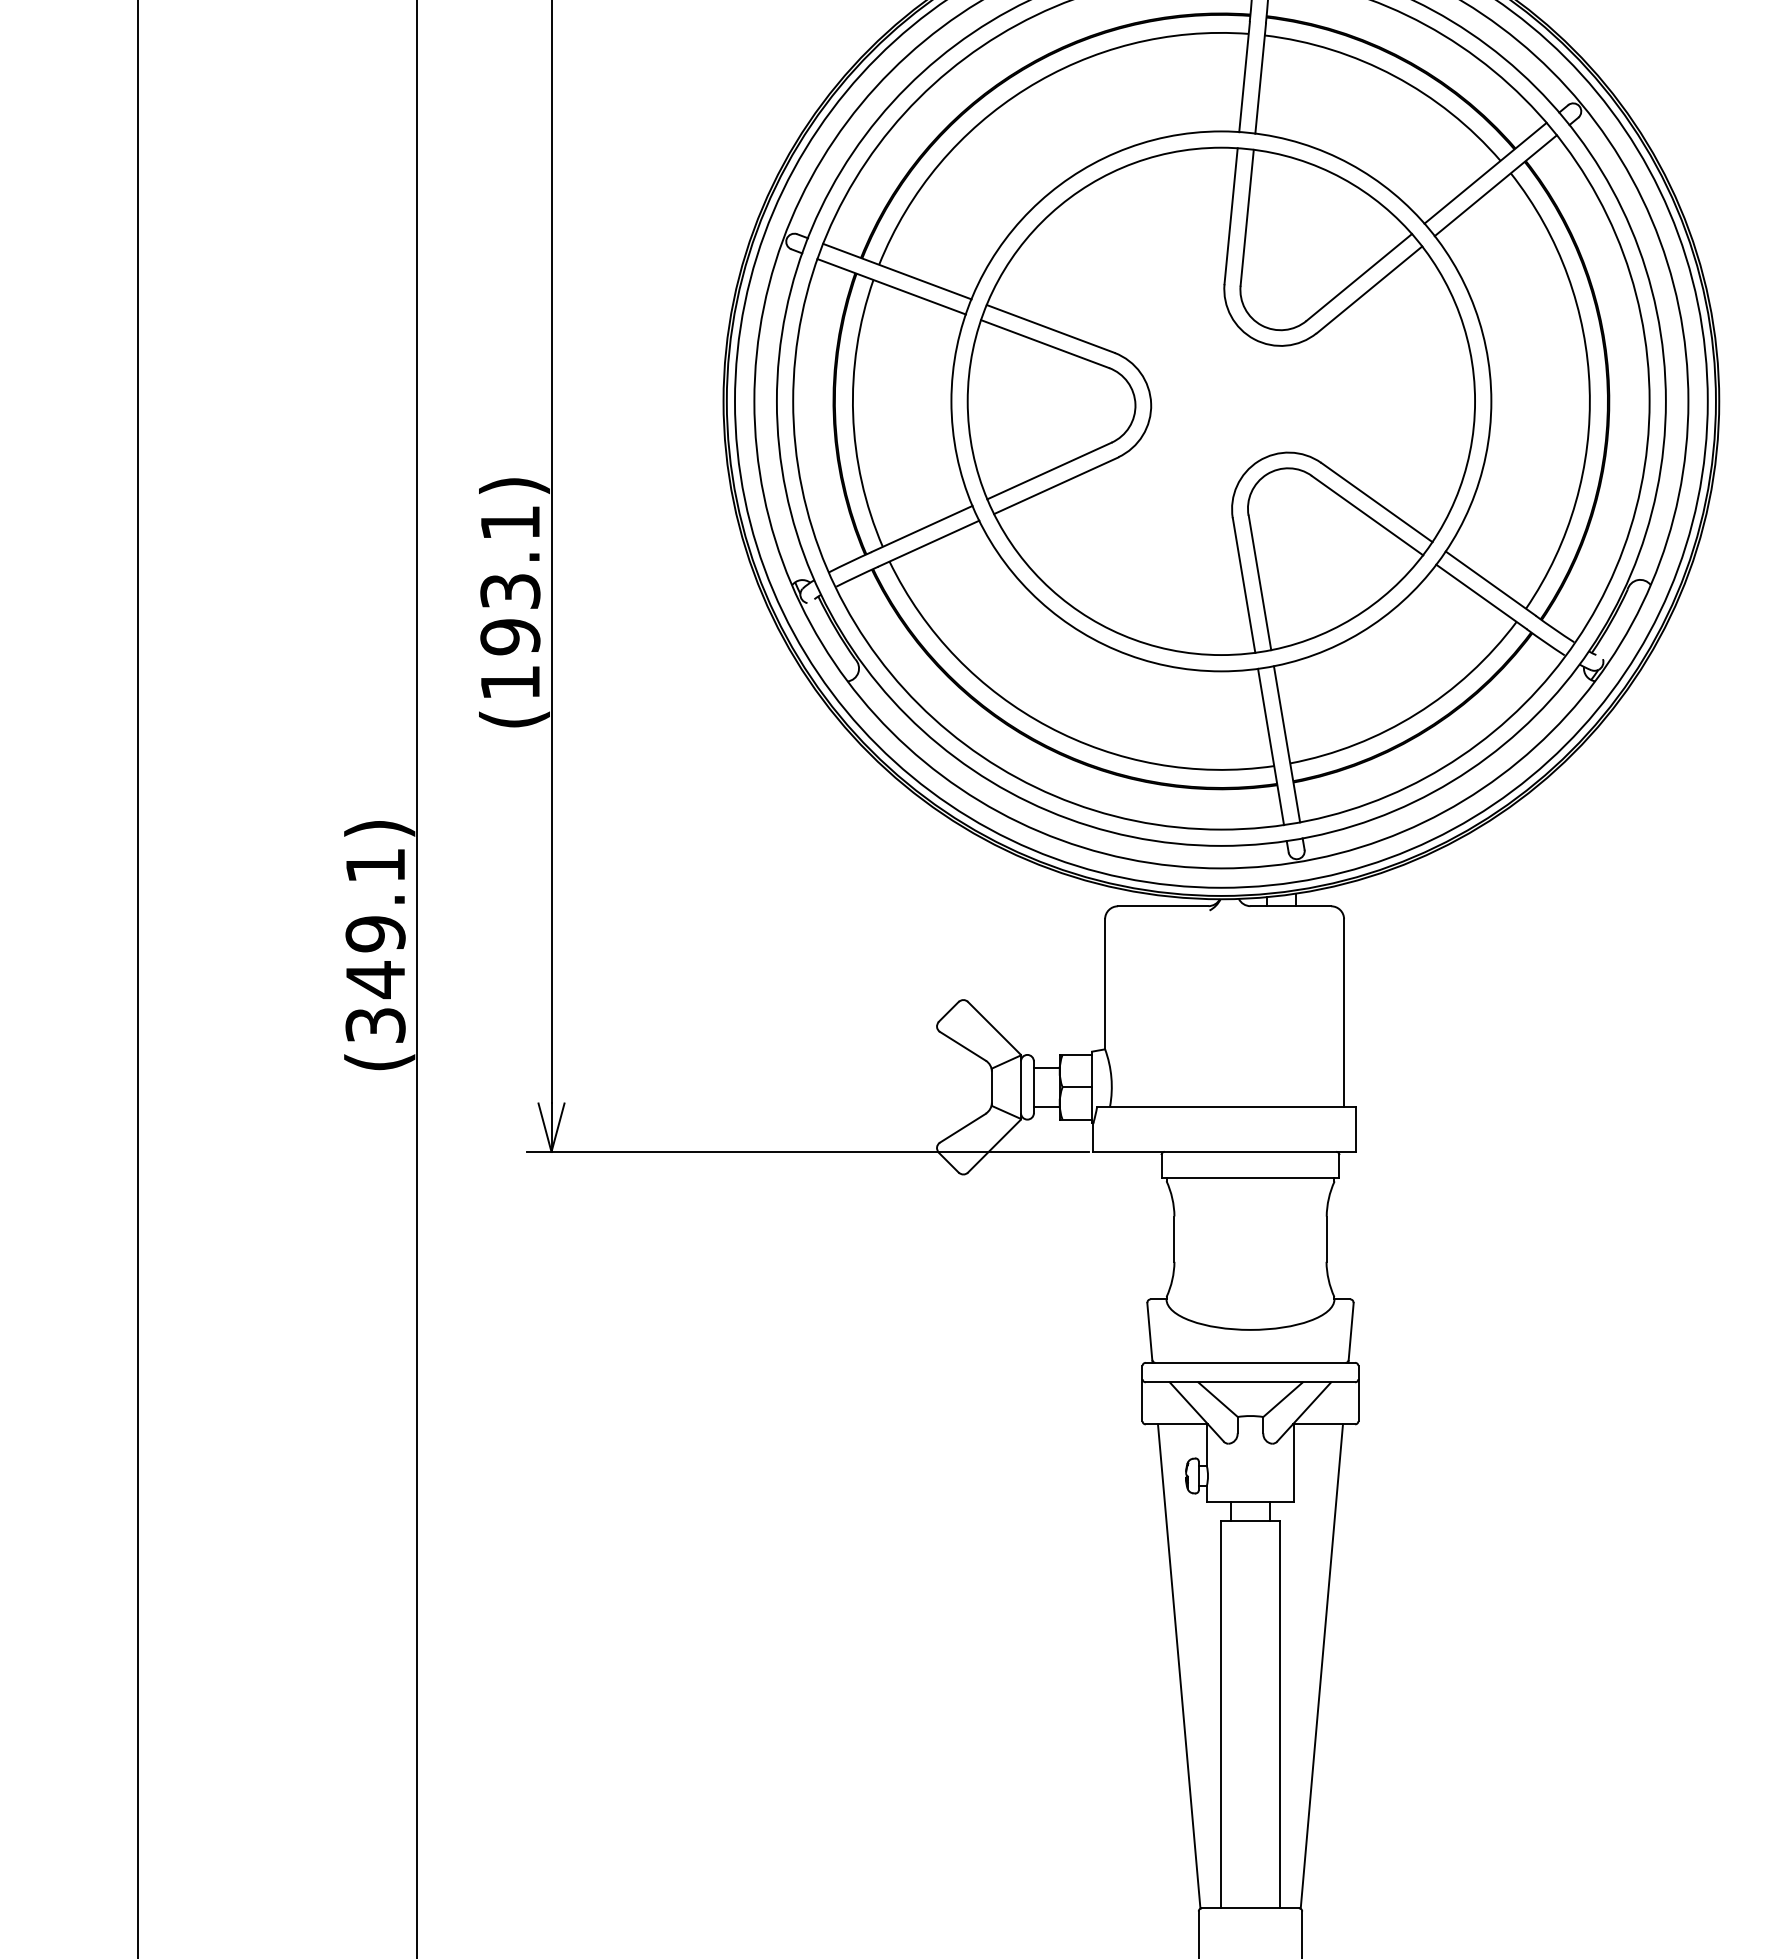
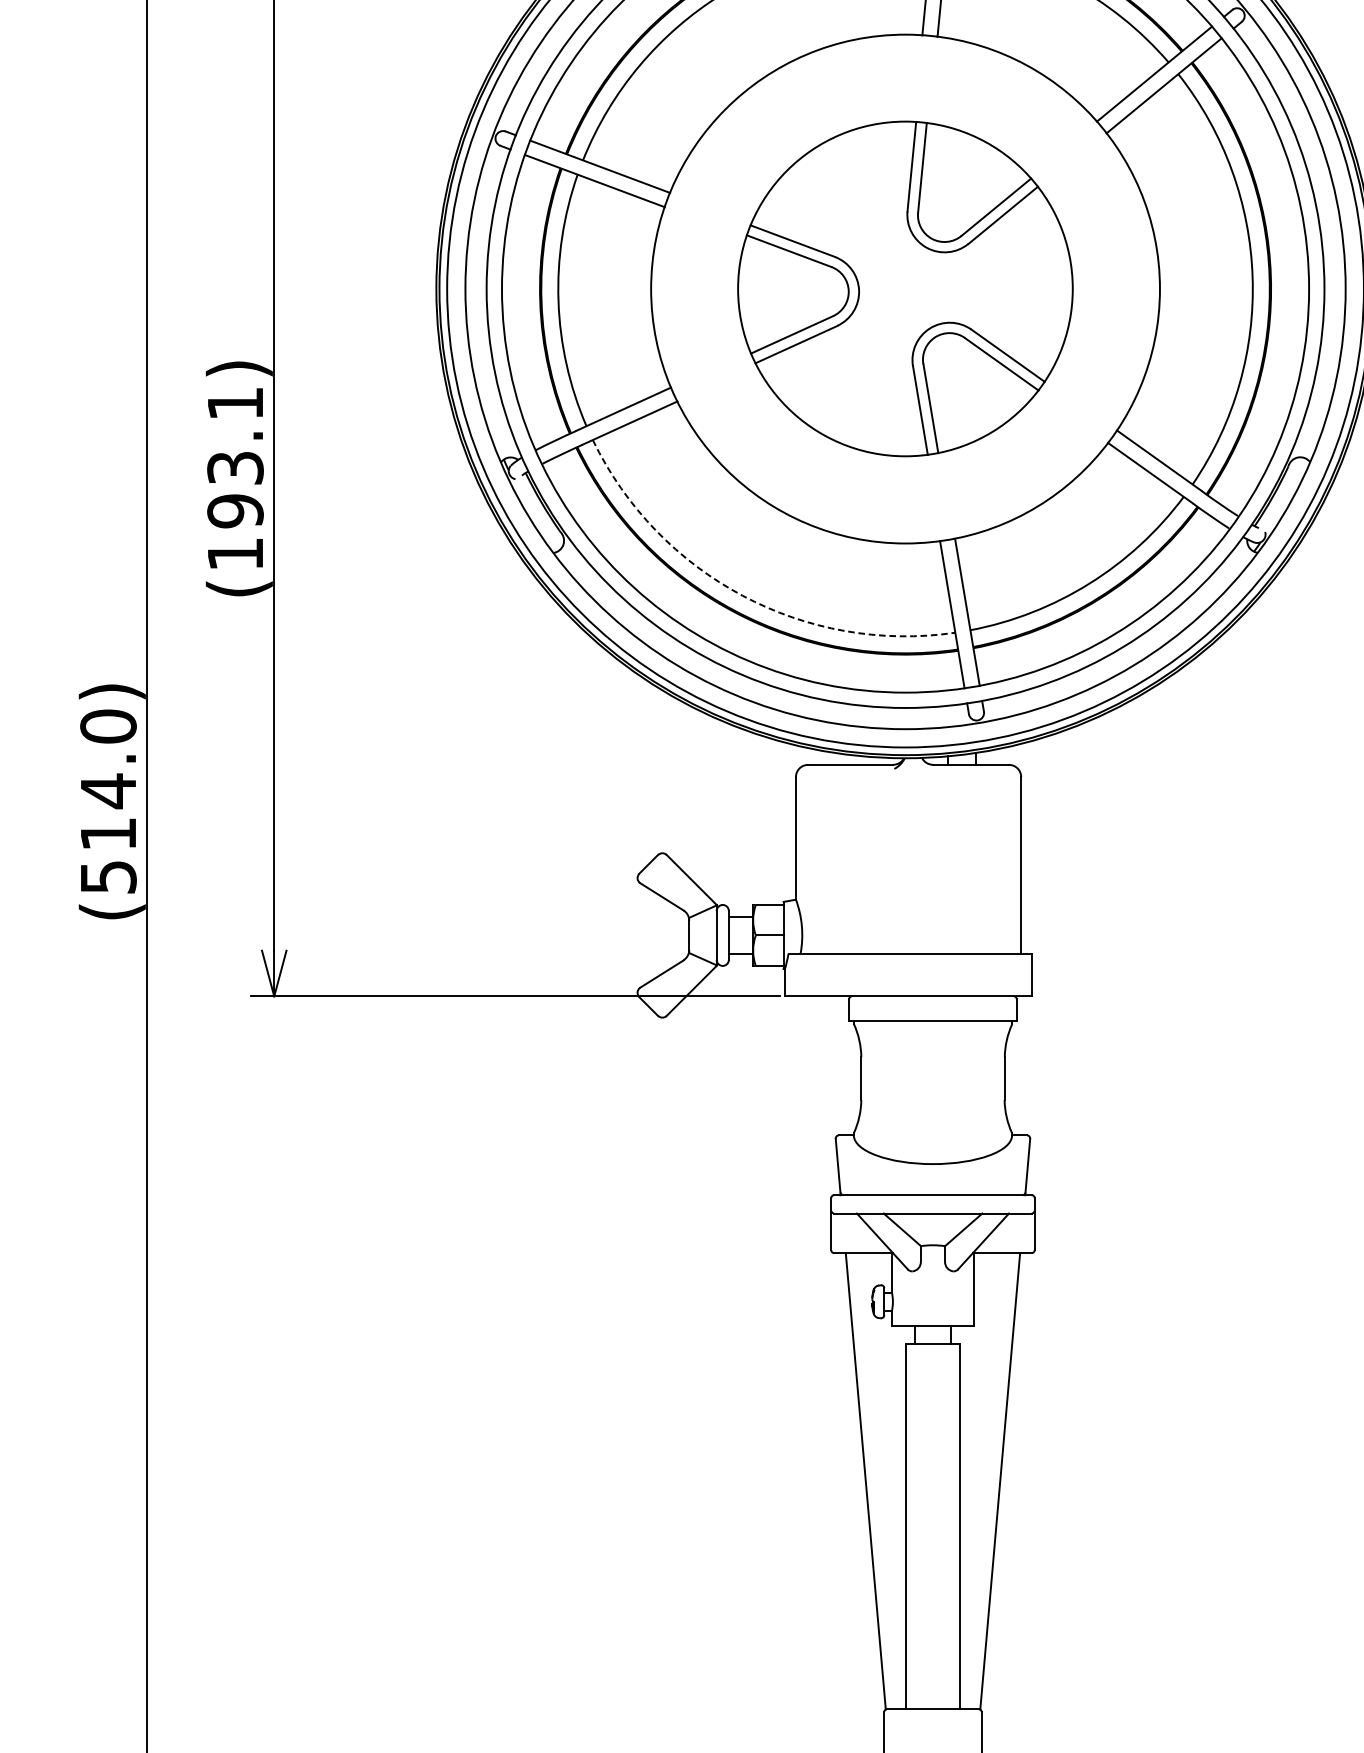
part: (1220, 400) -> (904, 288), size x0.7
arc: (1048, 726) -> (742, 595), solid -> dashed
text: (375, 944) -> (108, 800), (349.1) -> (514.0)

